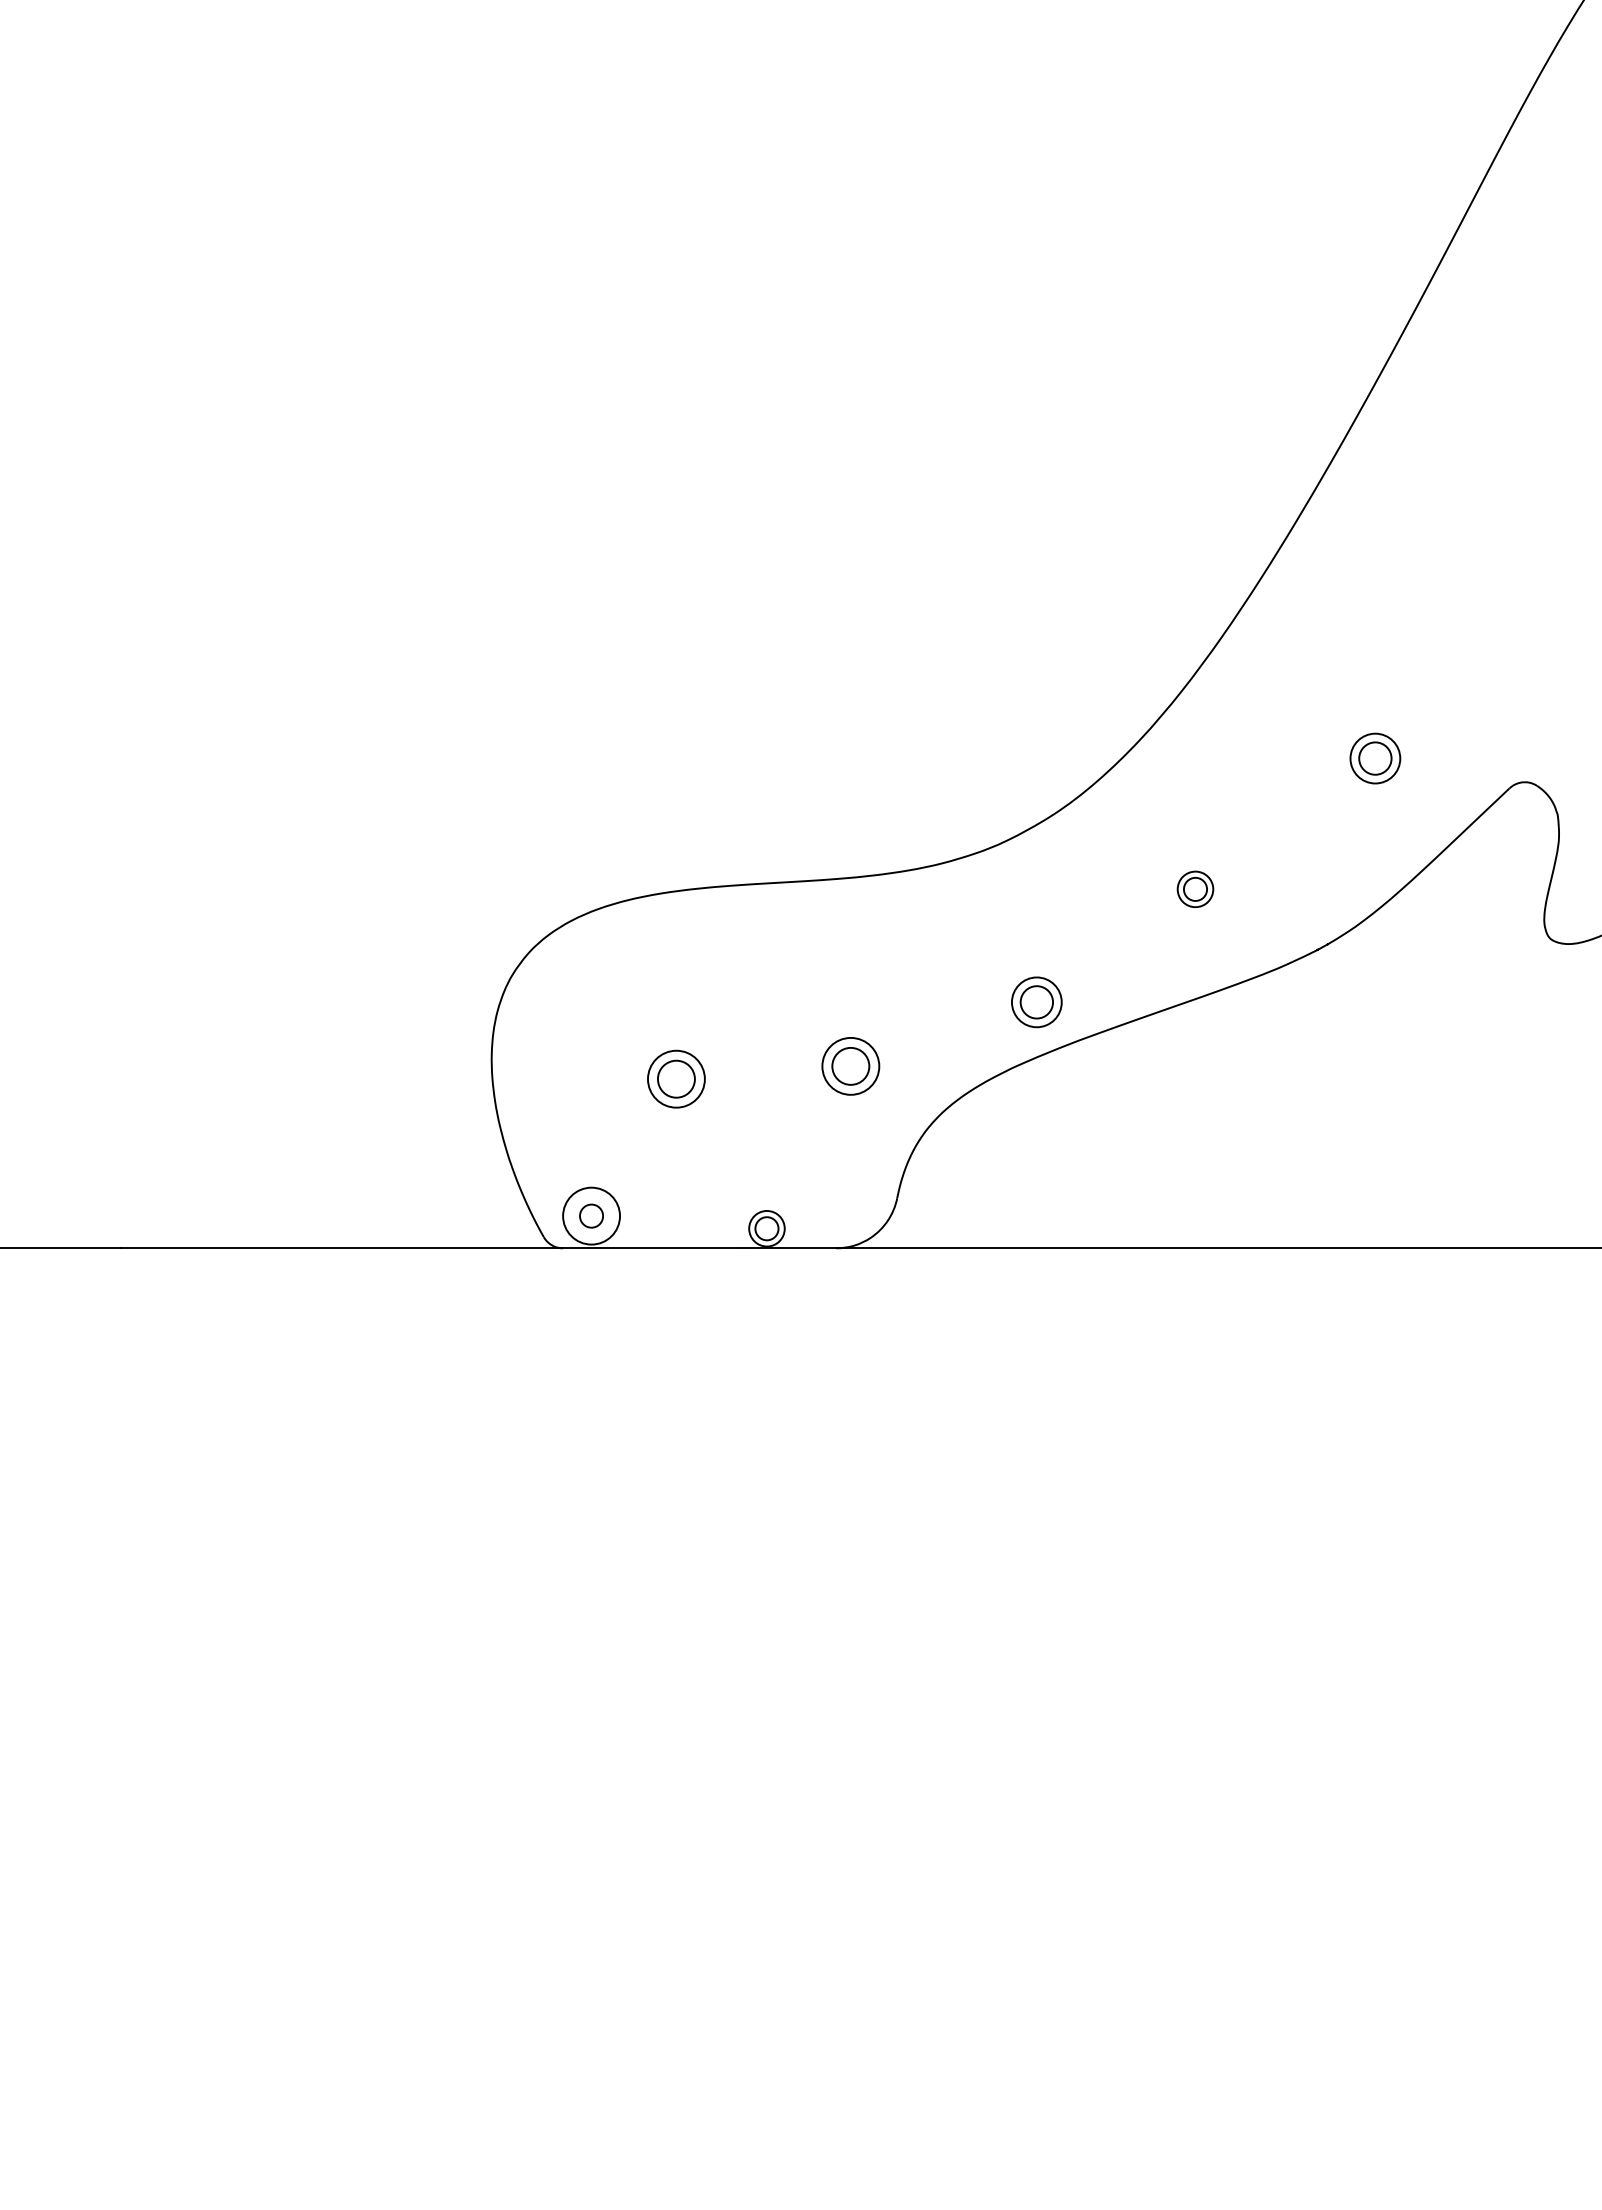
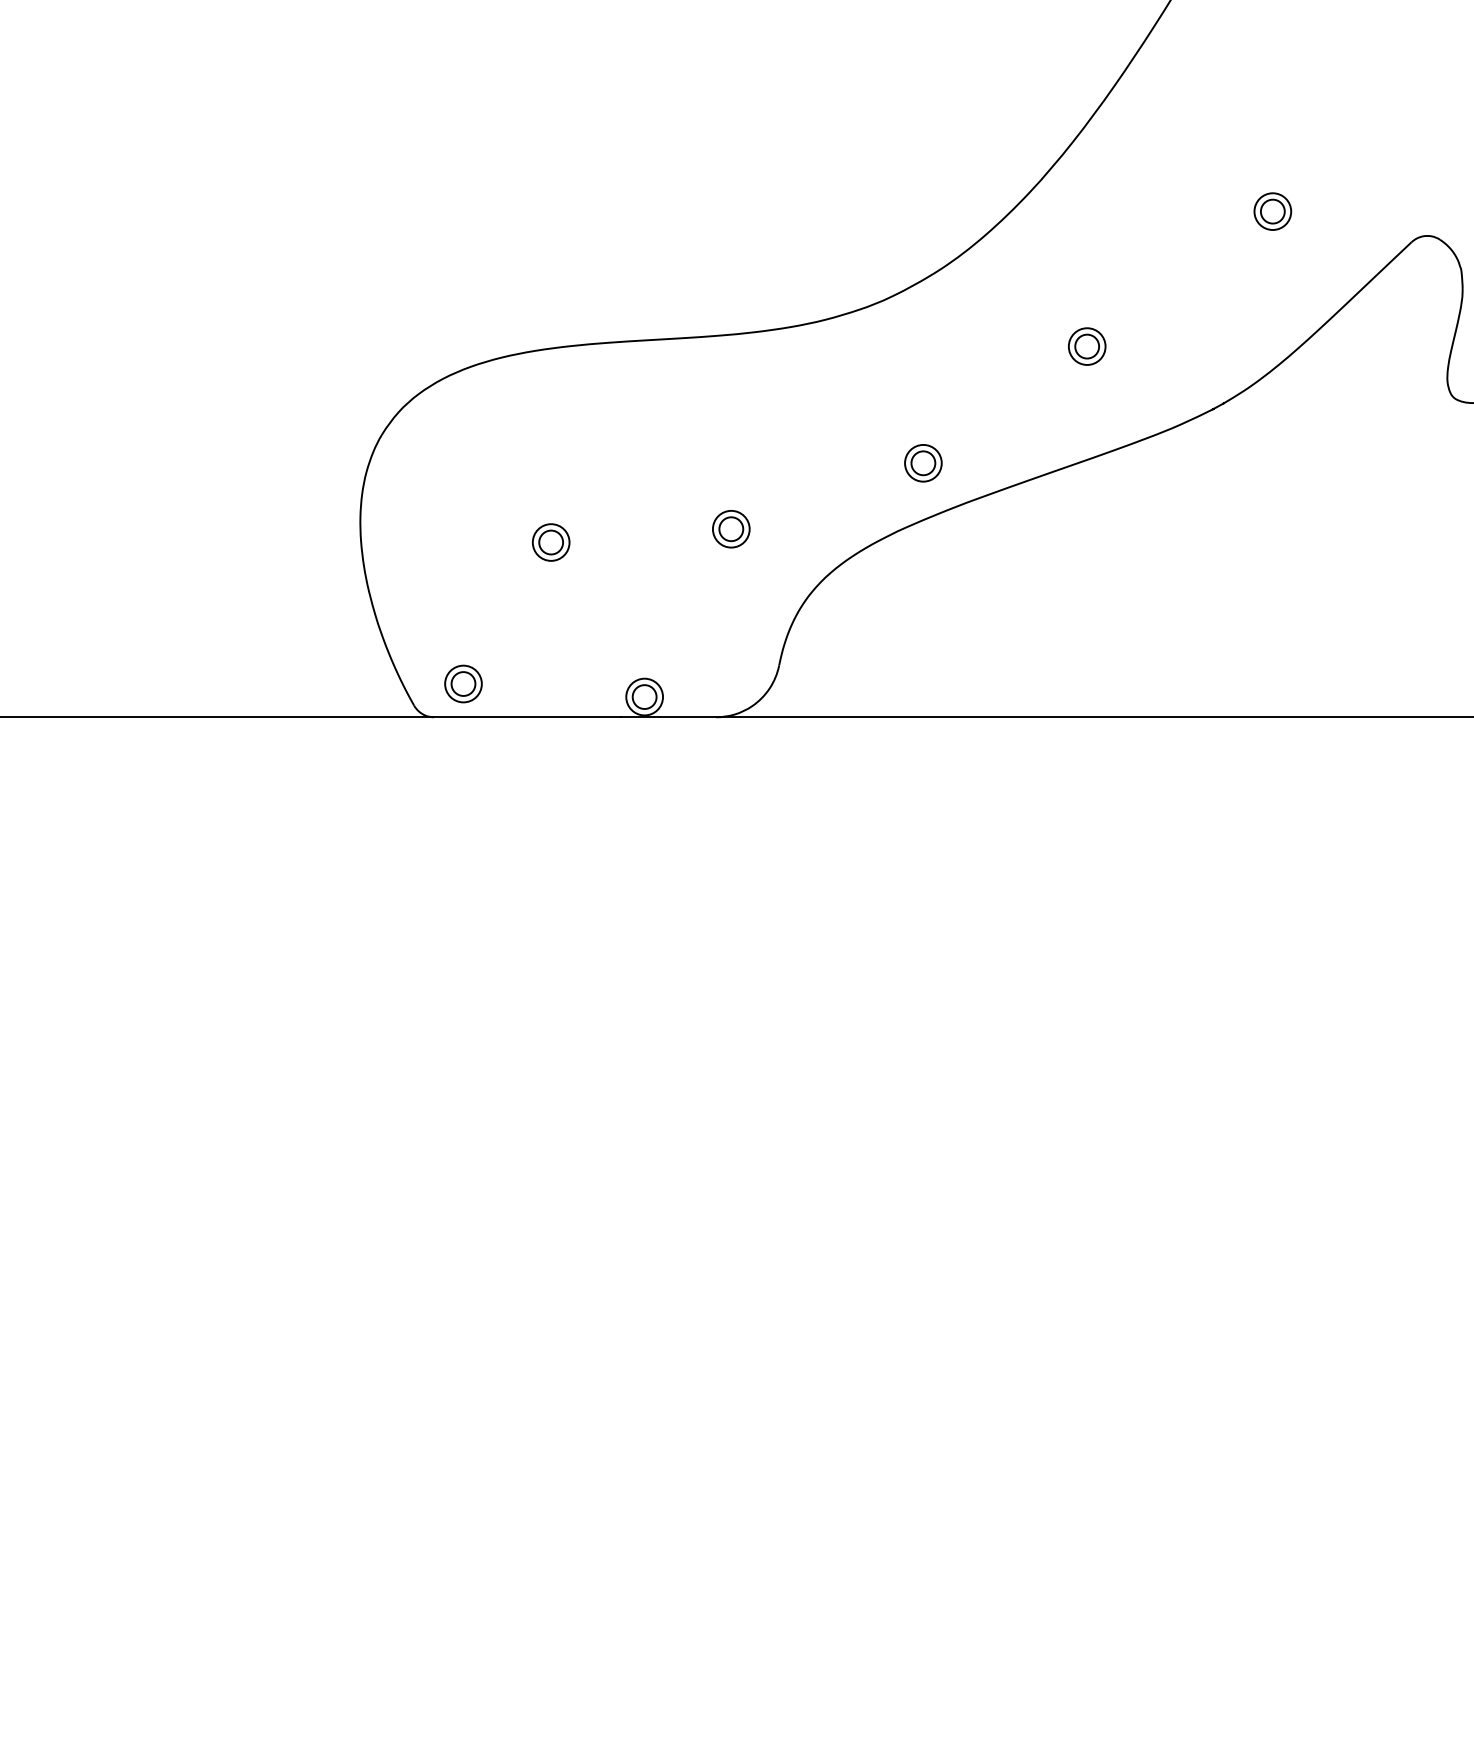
part: (1374, 758) -> (1272, 211), size x0.71
part: (1036, 1002) -> (922, 463), size x0.71
part: (850, 1065) -> (730, 528), size x0.62
part: (676, 1078) -> (551, 541), size x0.62
circle: (591, 1215) -> (463, 683), size x0.62

